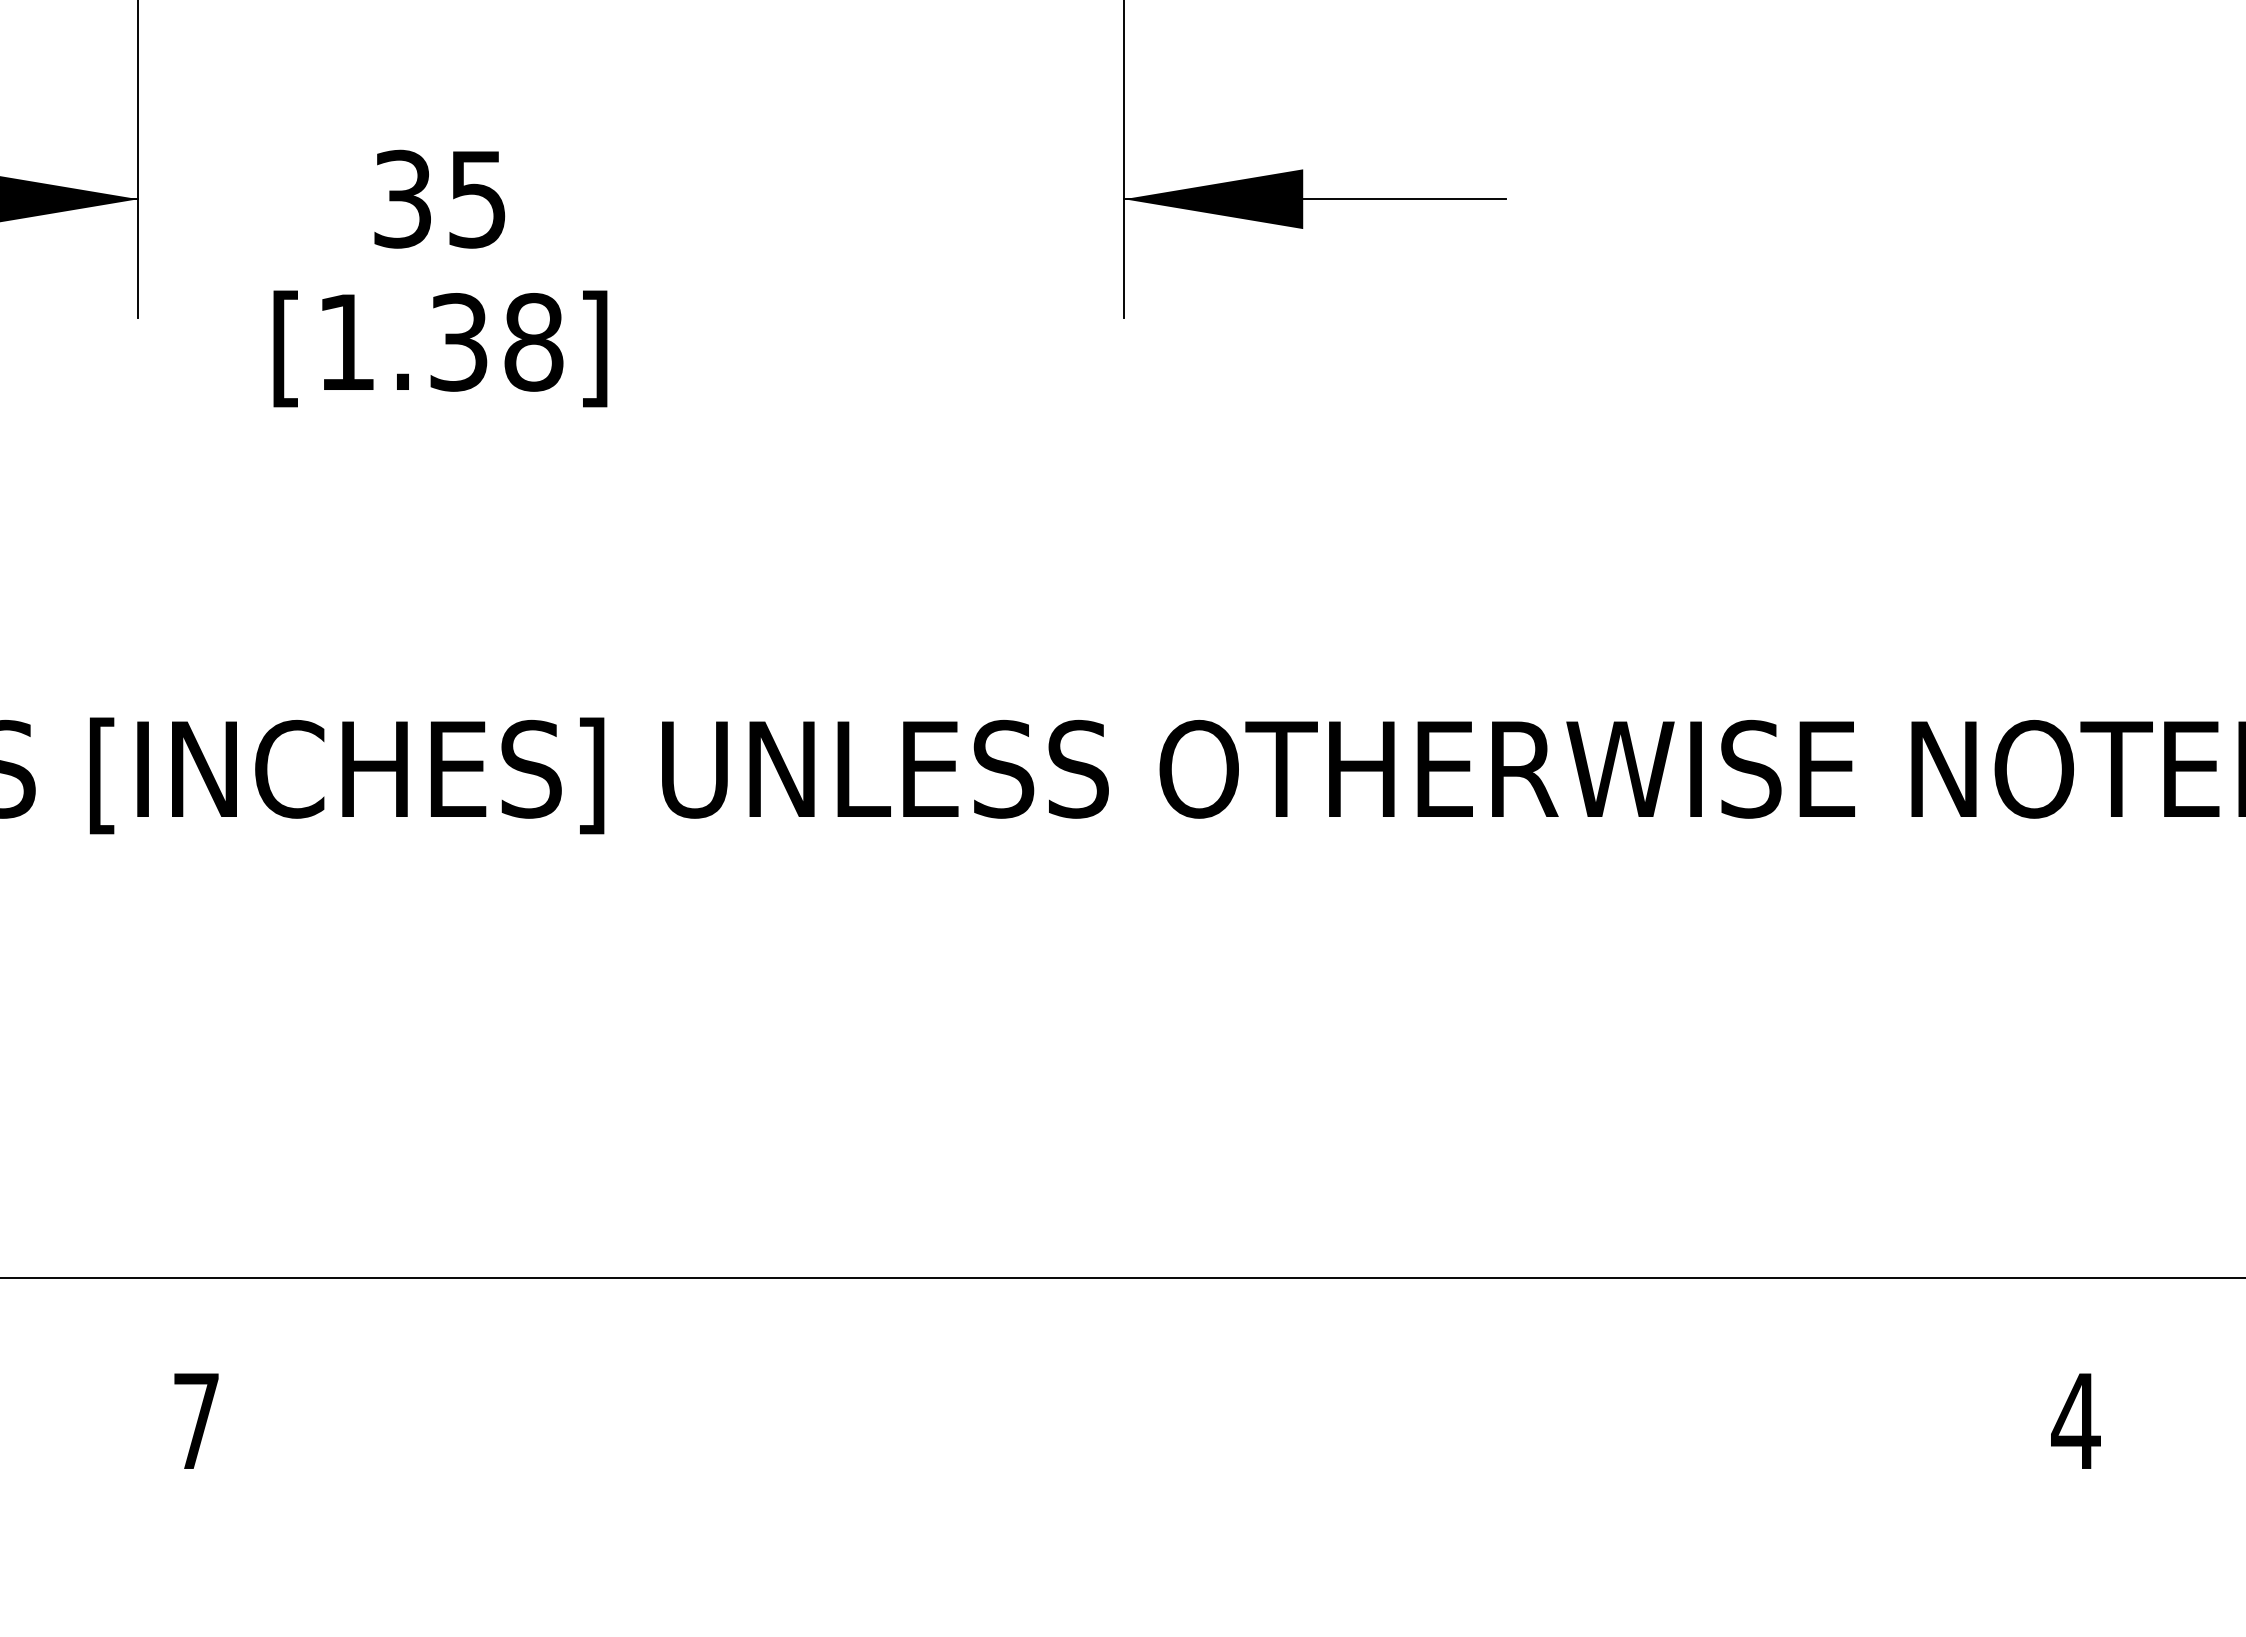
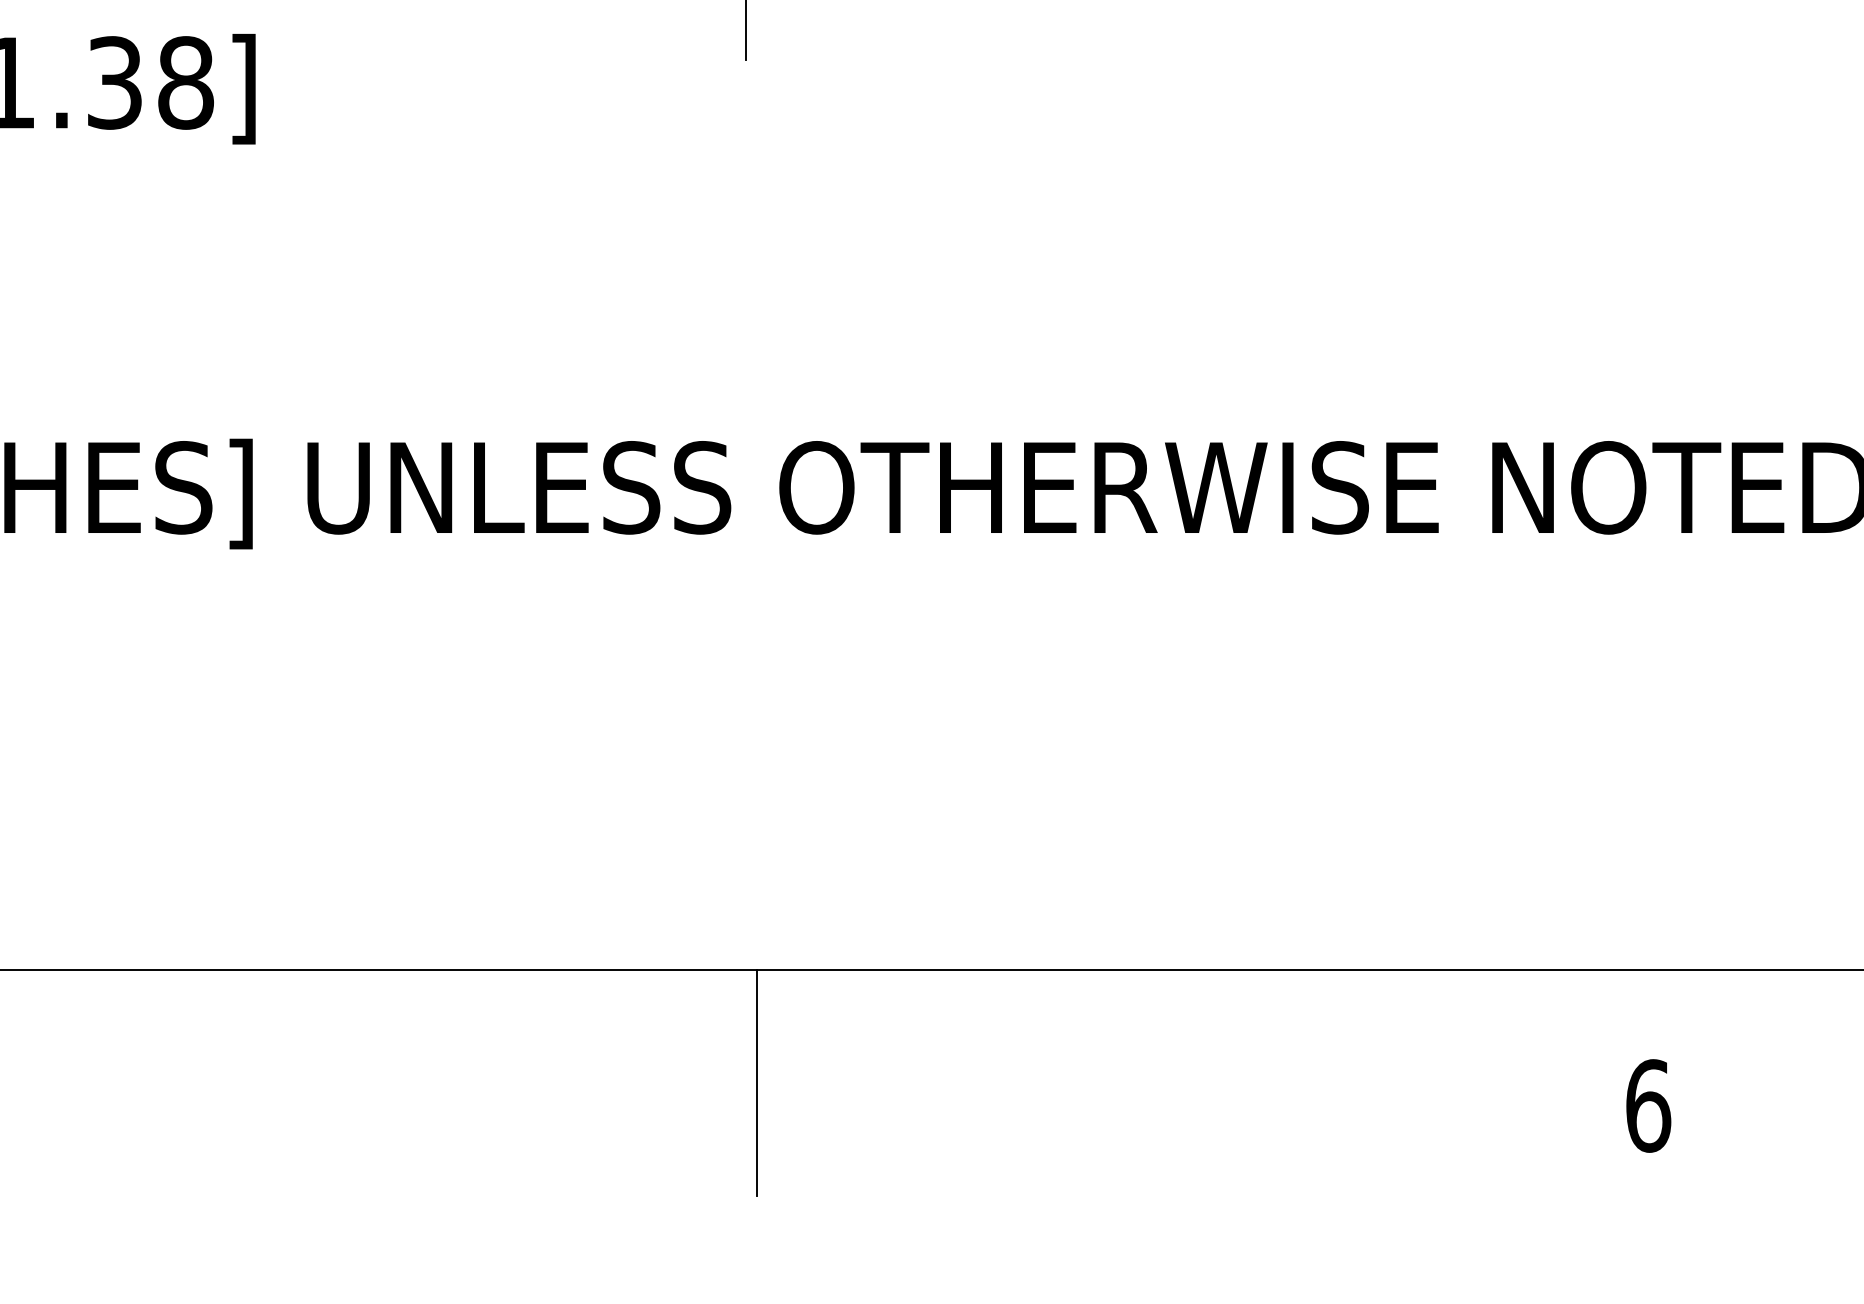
line: (1136, 1397) -> (757, 1083), added
text: (2075, 1420) -> (1647, 1105), 4 -> 6

